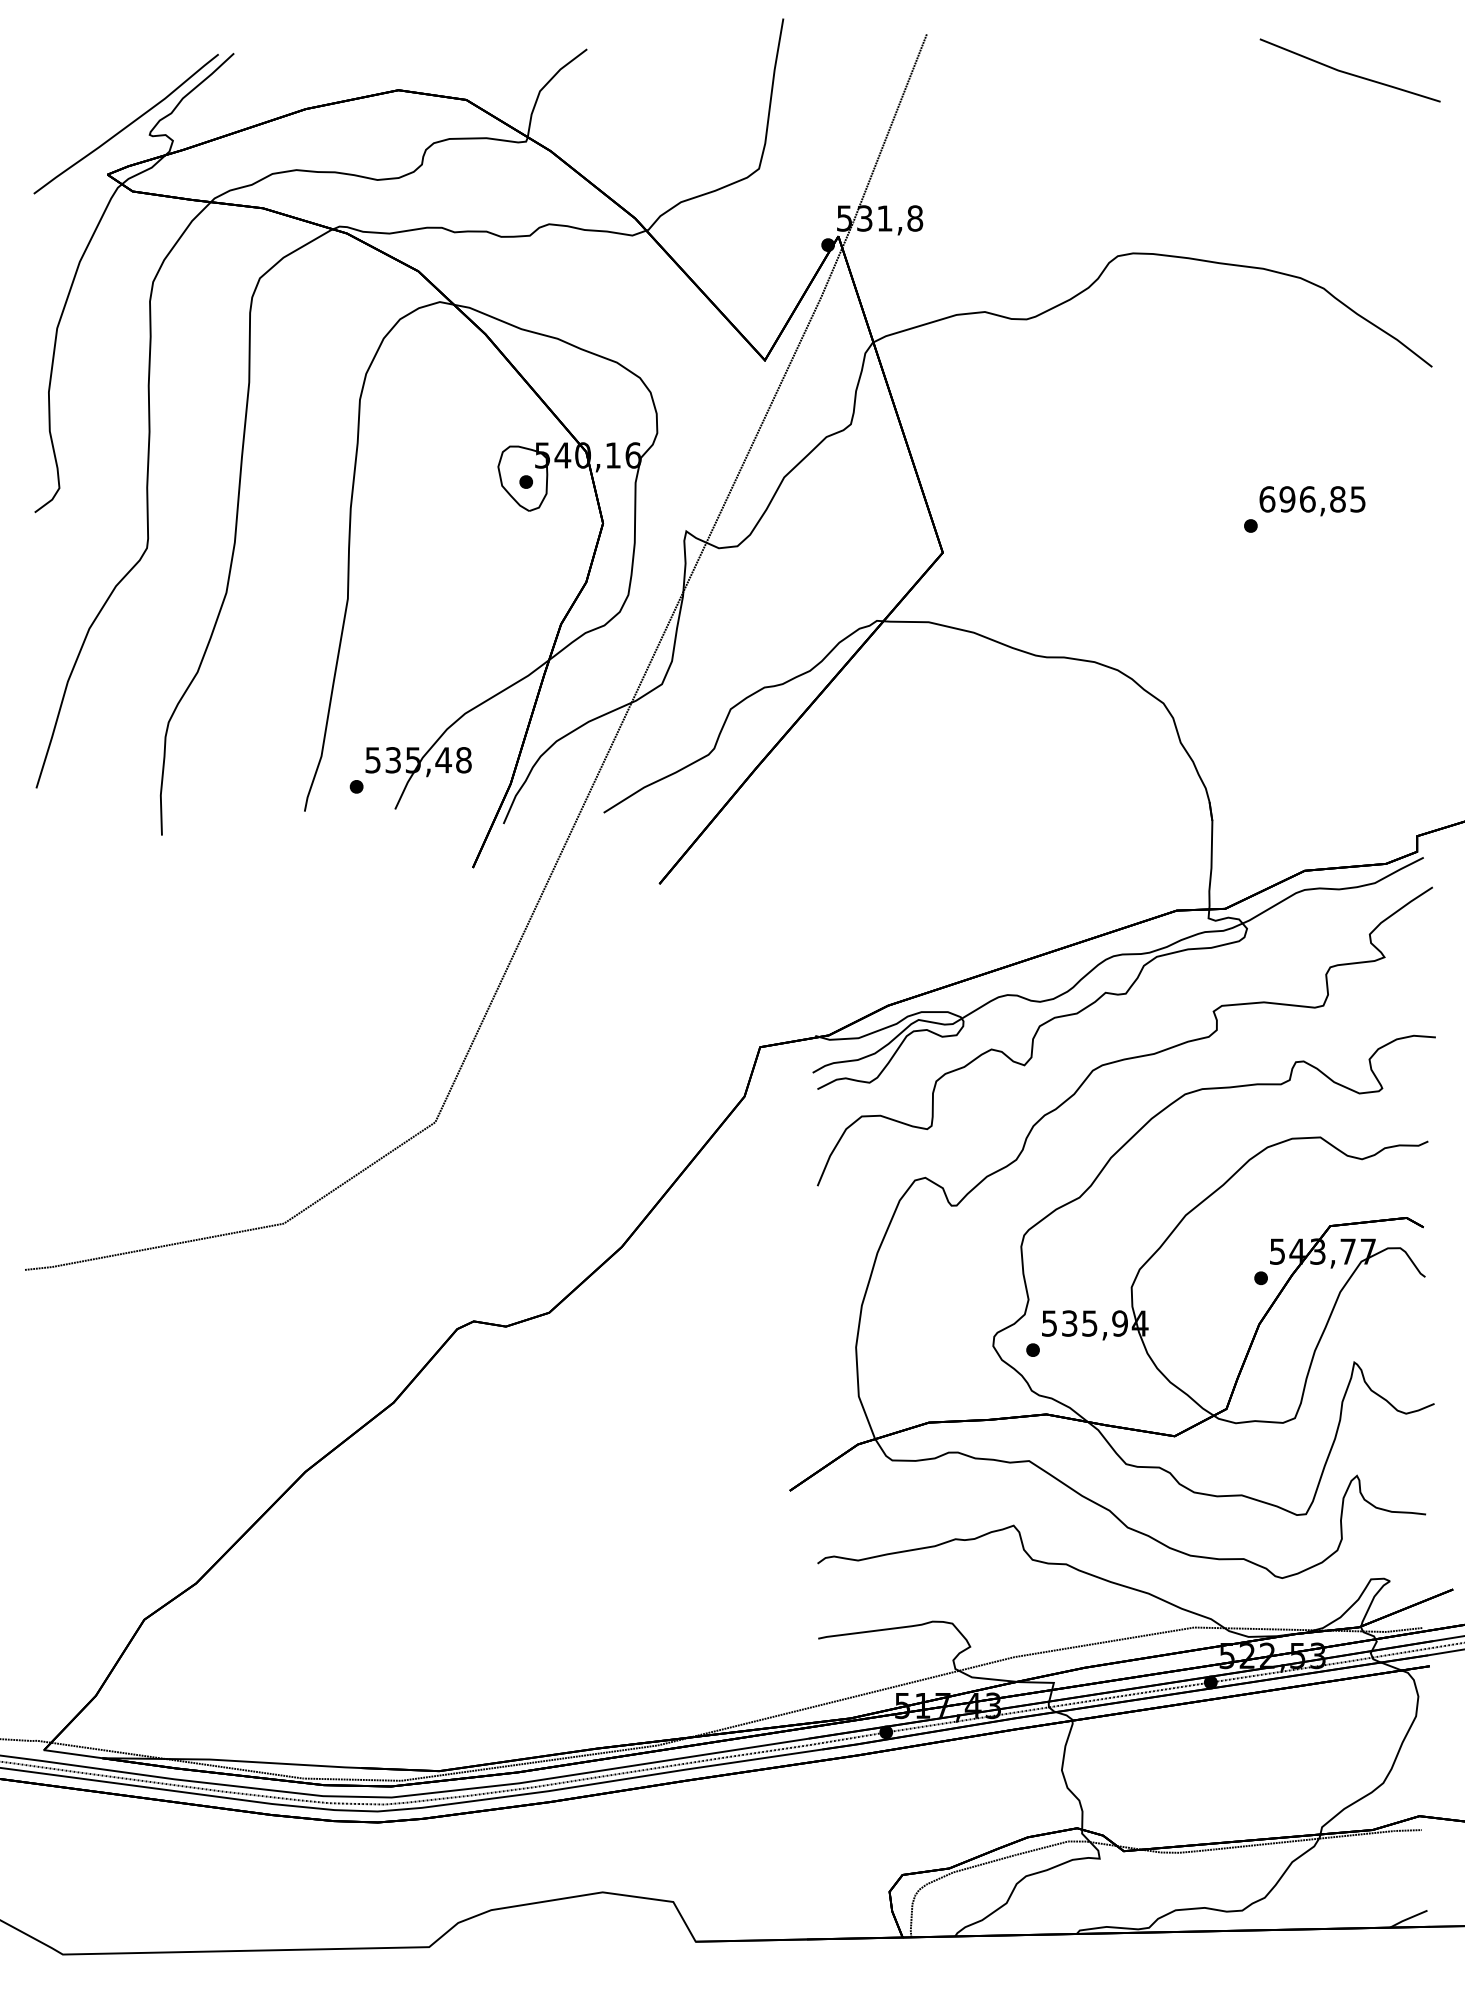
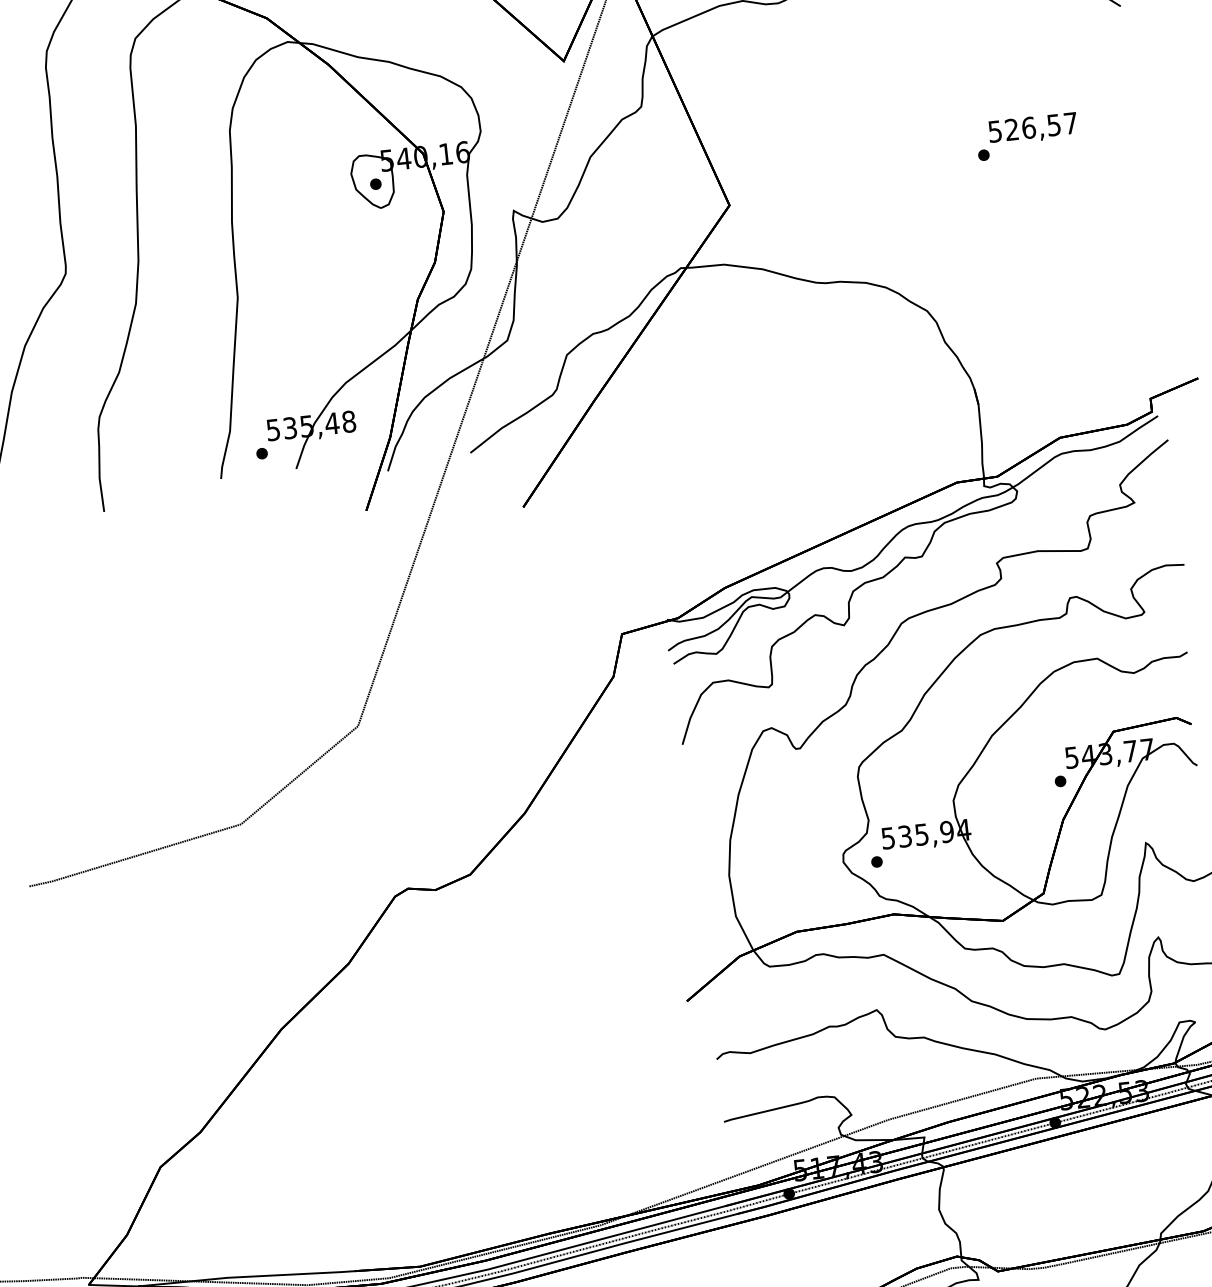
text: (1312, 499) -> (1032, 127), 696,85 -> 526,57

